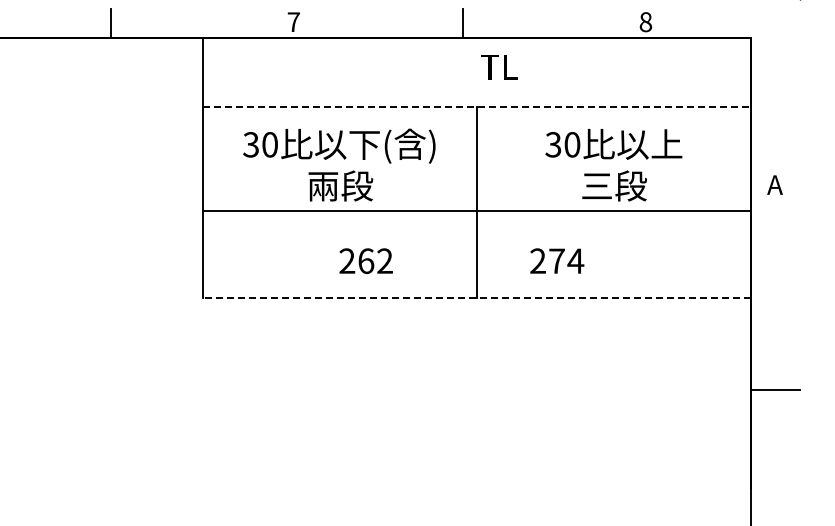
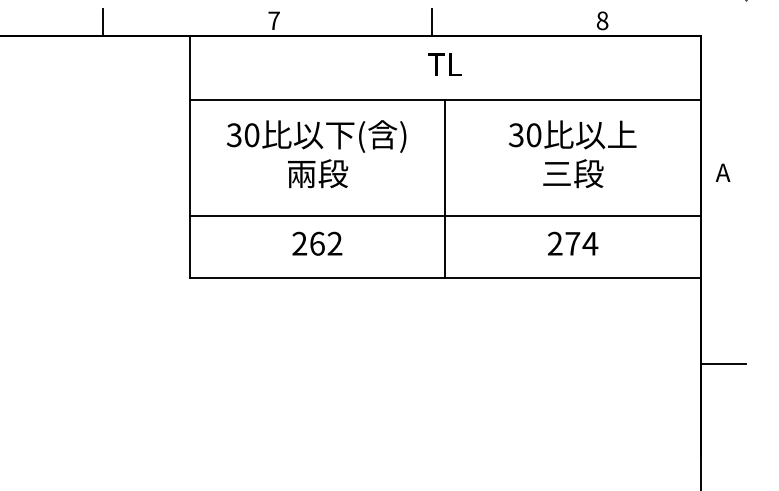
text: (499, 67) -> (445, 64), moved
line: (477, 106) -> (445, 99), dashed -> solid
line: (477, 211) -> (445, 216), moved
text: (365, 260) -> (316, 243), moved
text: (557, 260) -> (573, 243), moved
line: (477, 297) -> (445, 277), dashed -> solid

